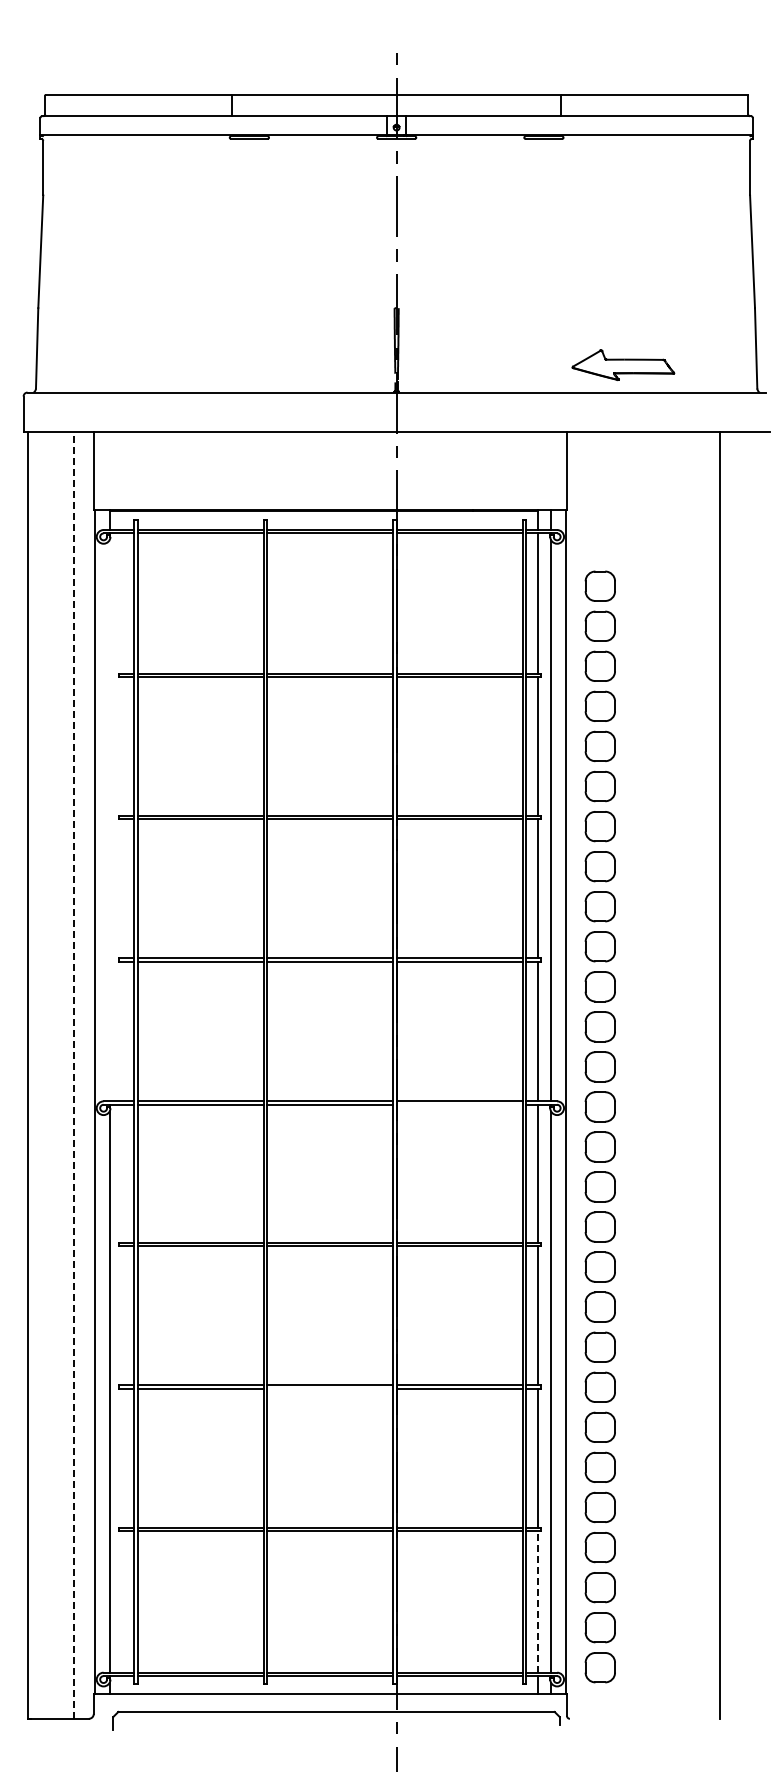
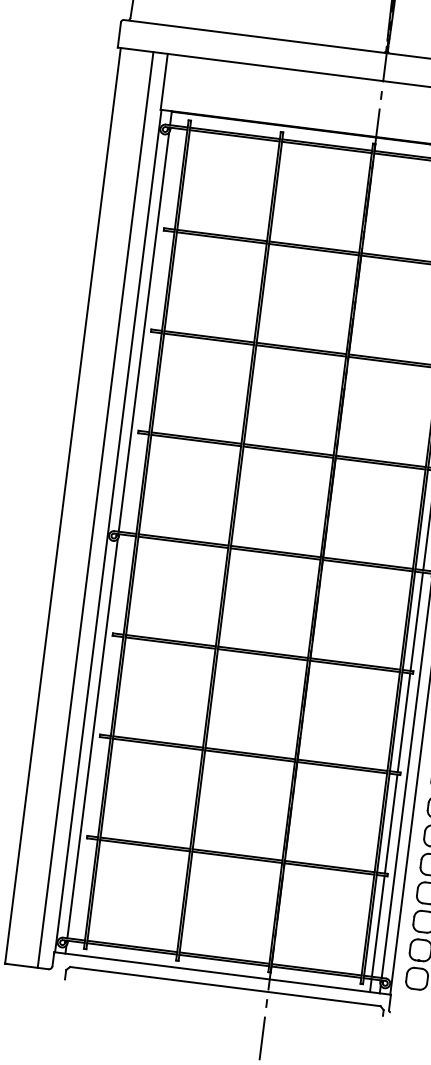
line: (109, 820) -> (143, 331), added
line: (73, 1074) -> (95, 509), dashed -> solid
line: (459, 1104) -> (367, 565), added
line: (330, 1388) -> (250, 755), added
line: (537, 1601) -> (378, 926), dashed -> solid

